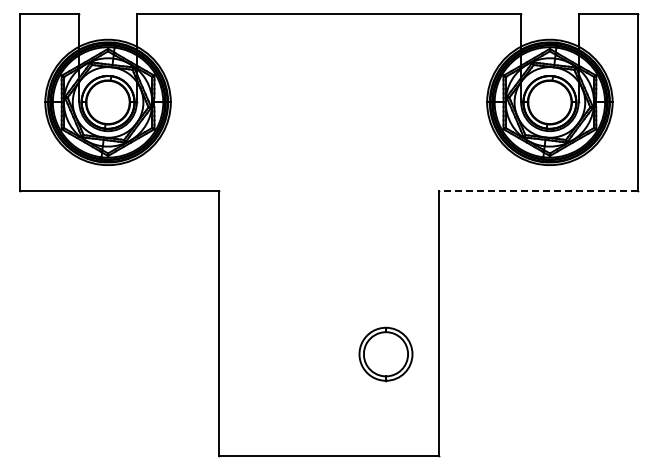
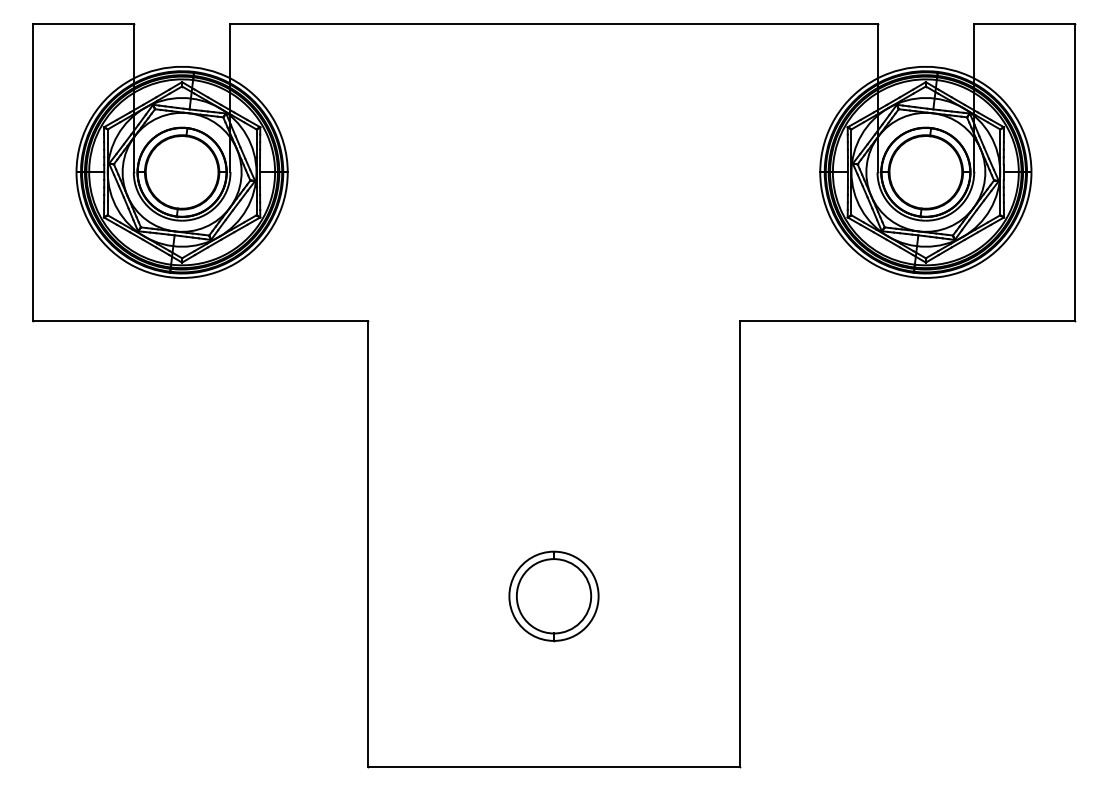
line: (538, 190) -> (906, 320), dashed -> solid
part: (385, 354) -> (553, 596), moved

